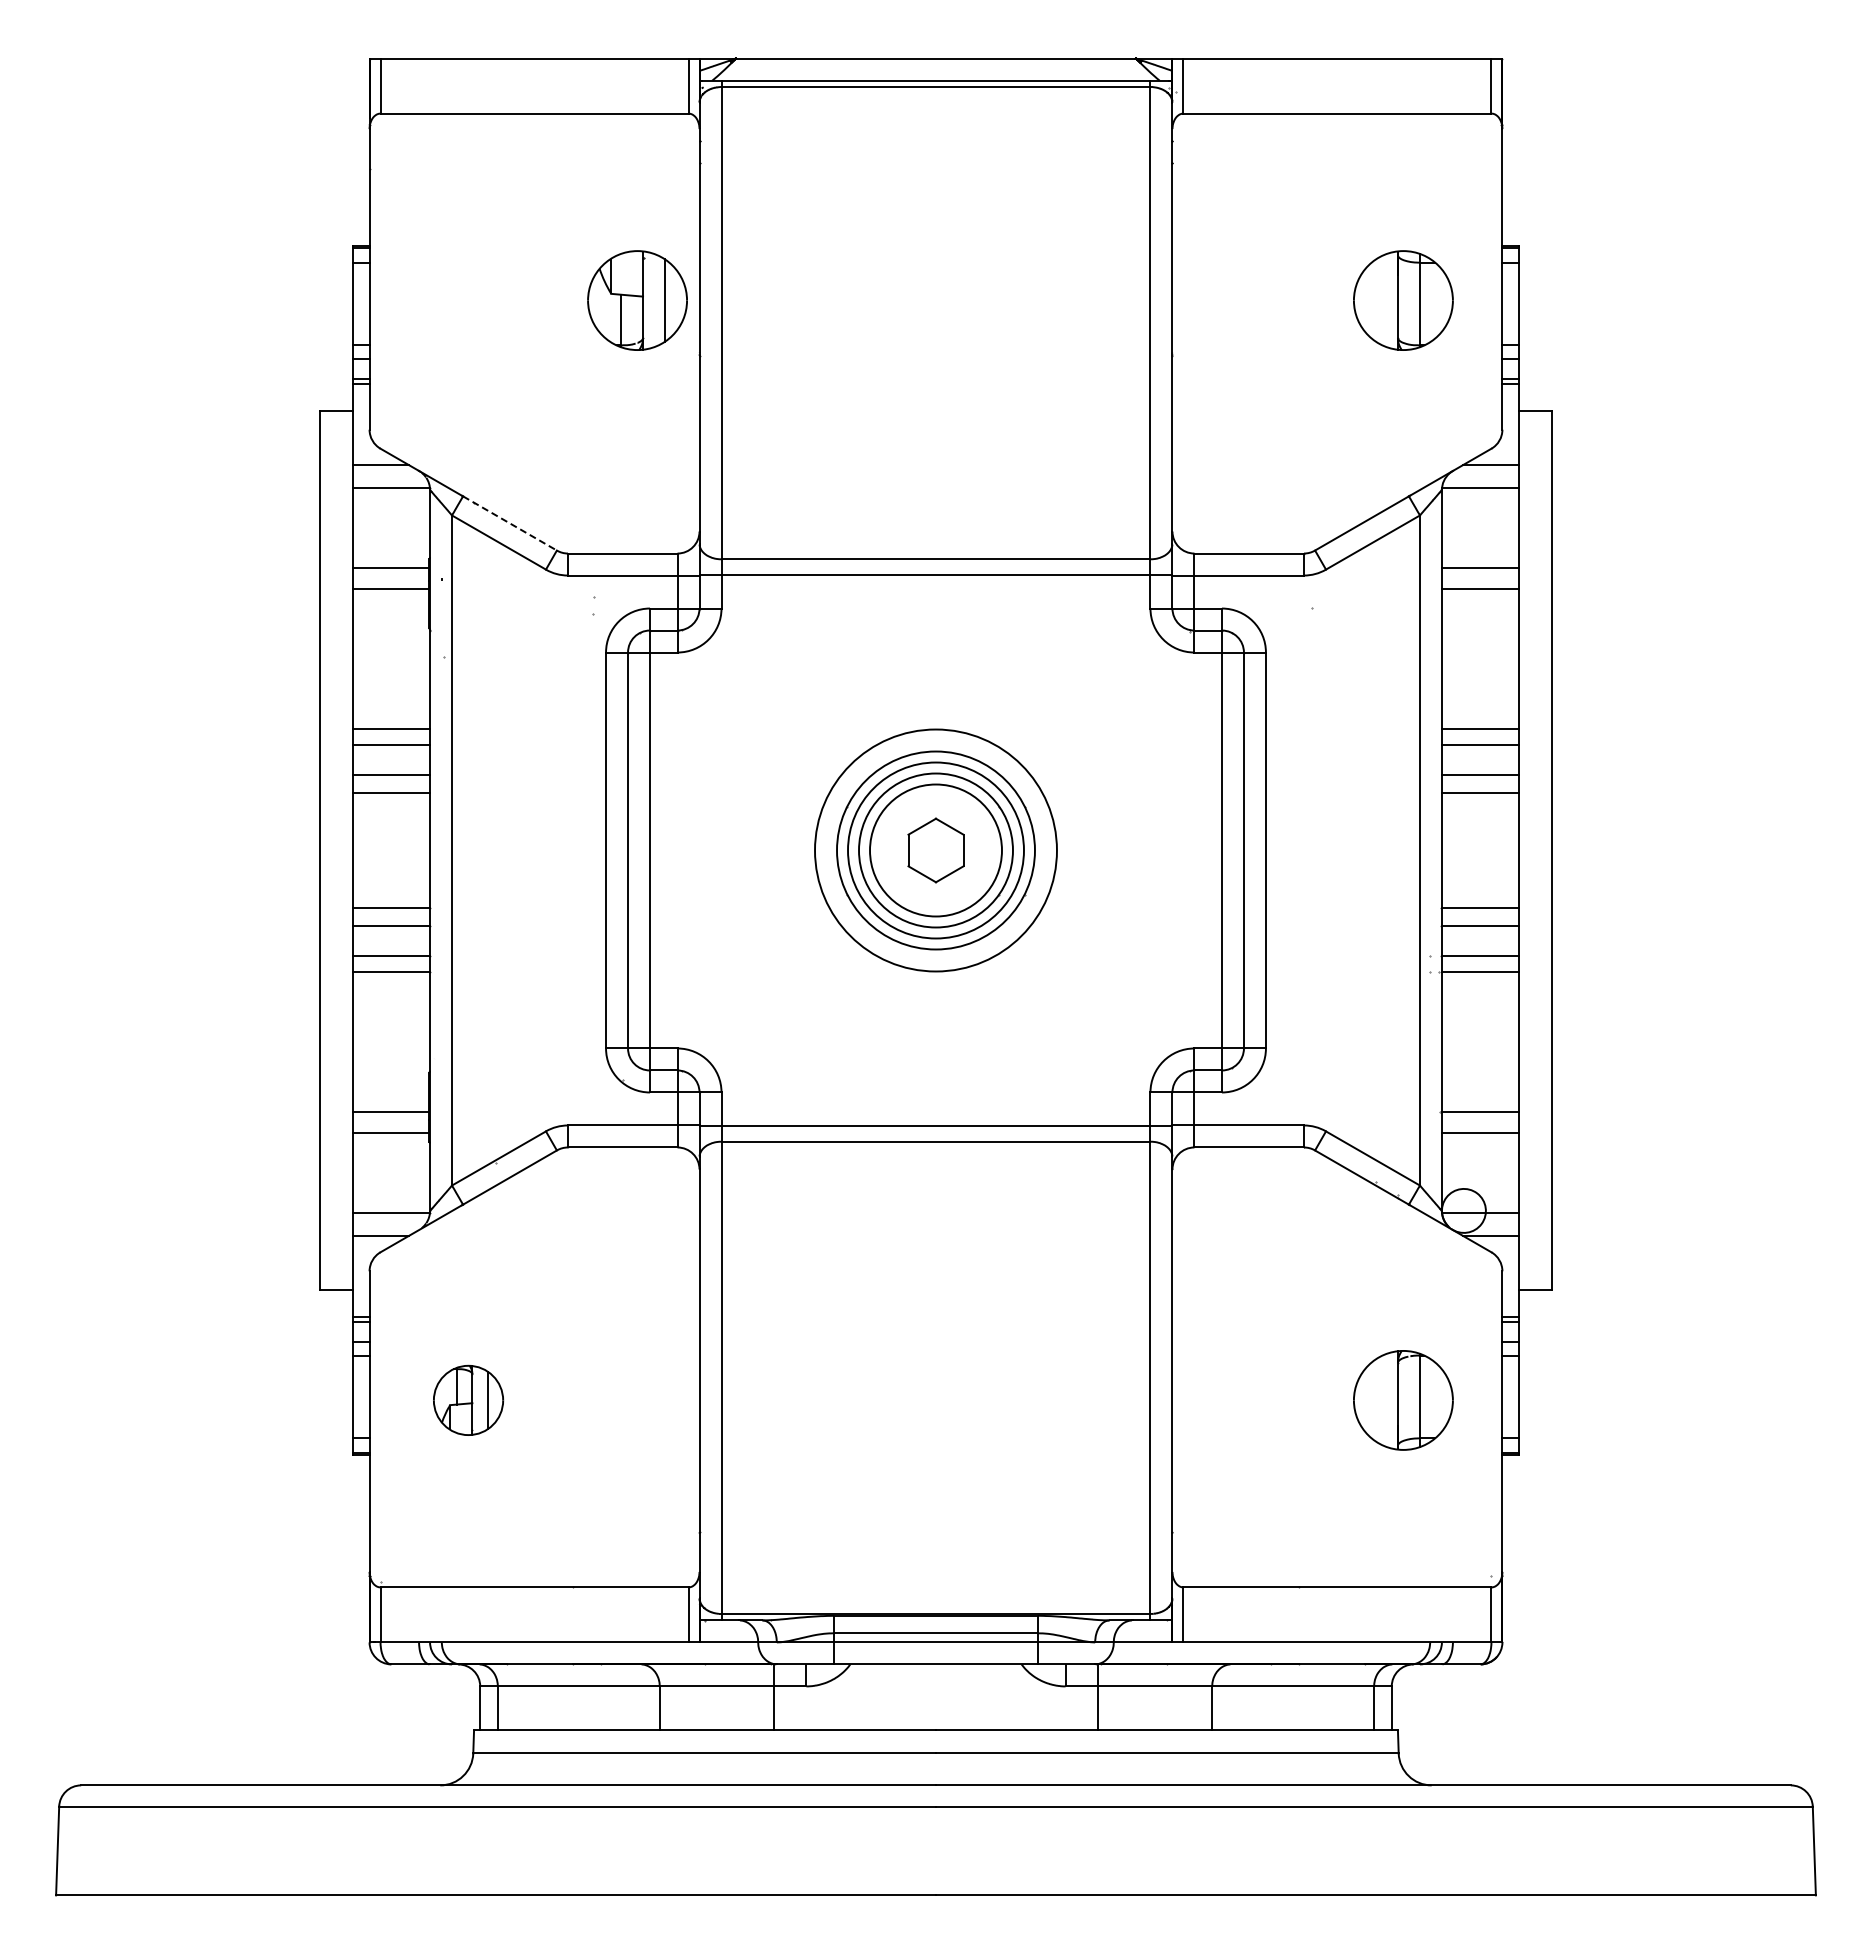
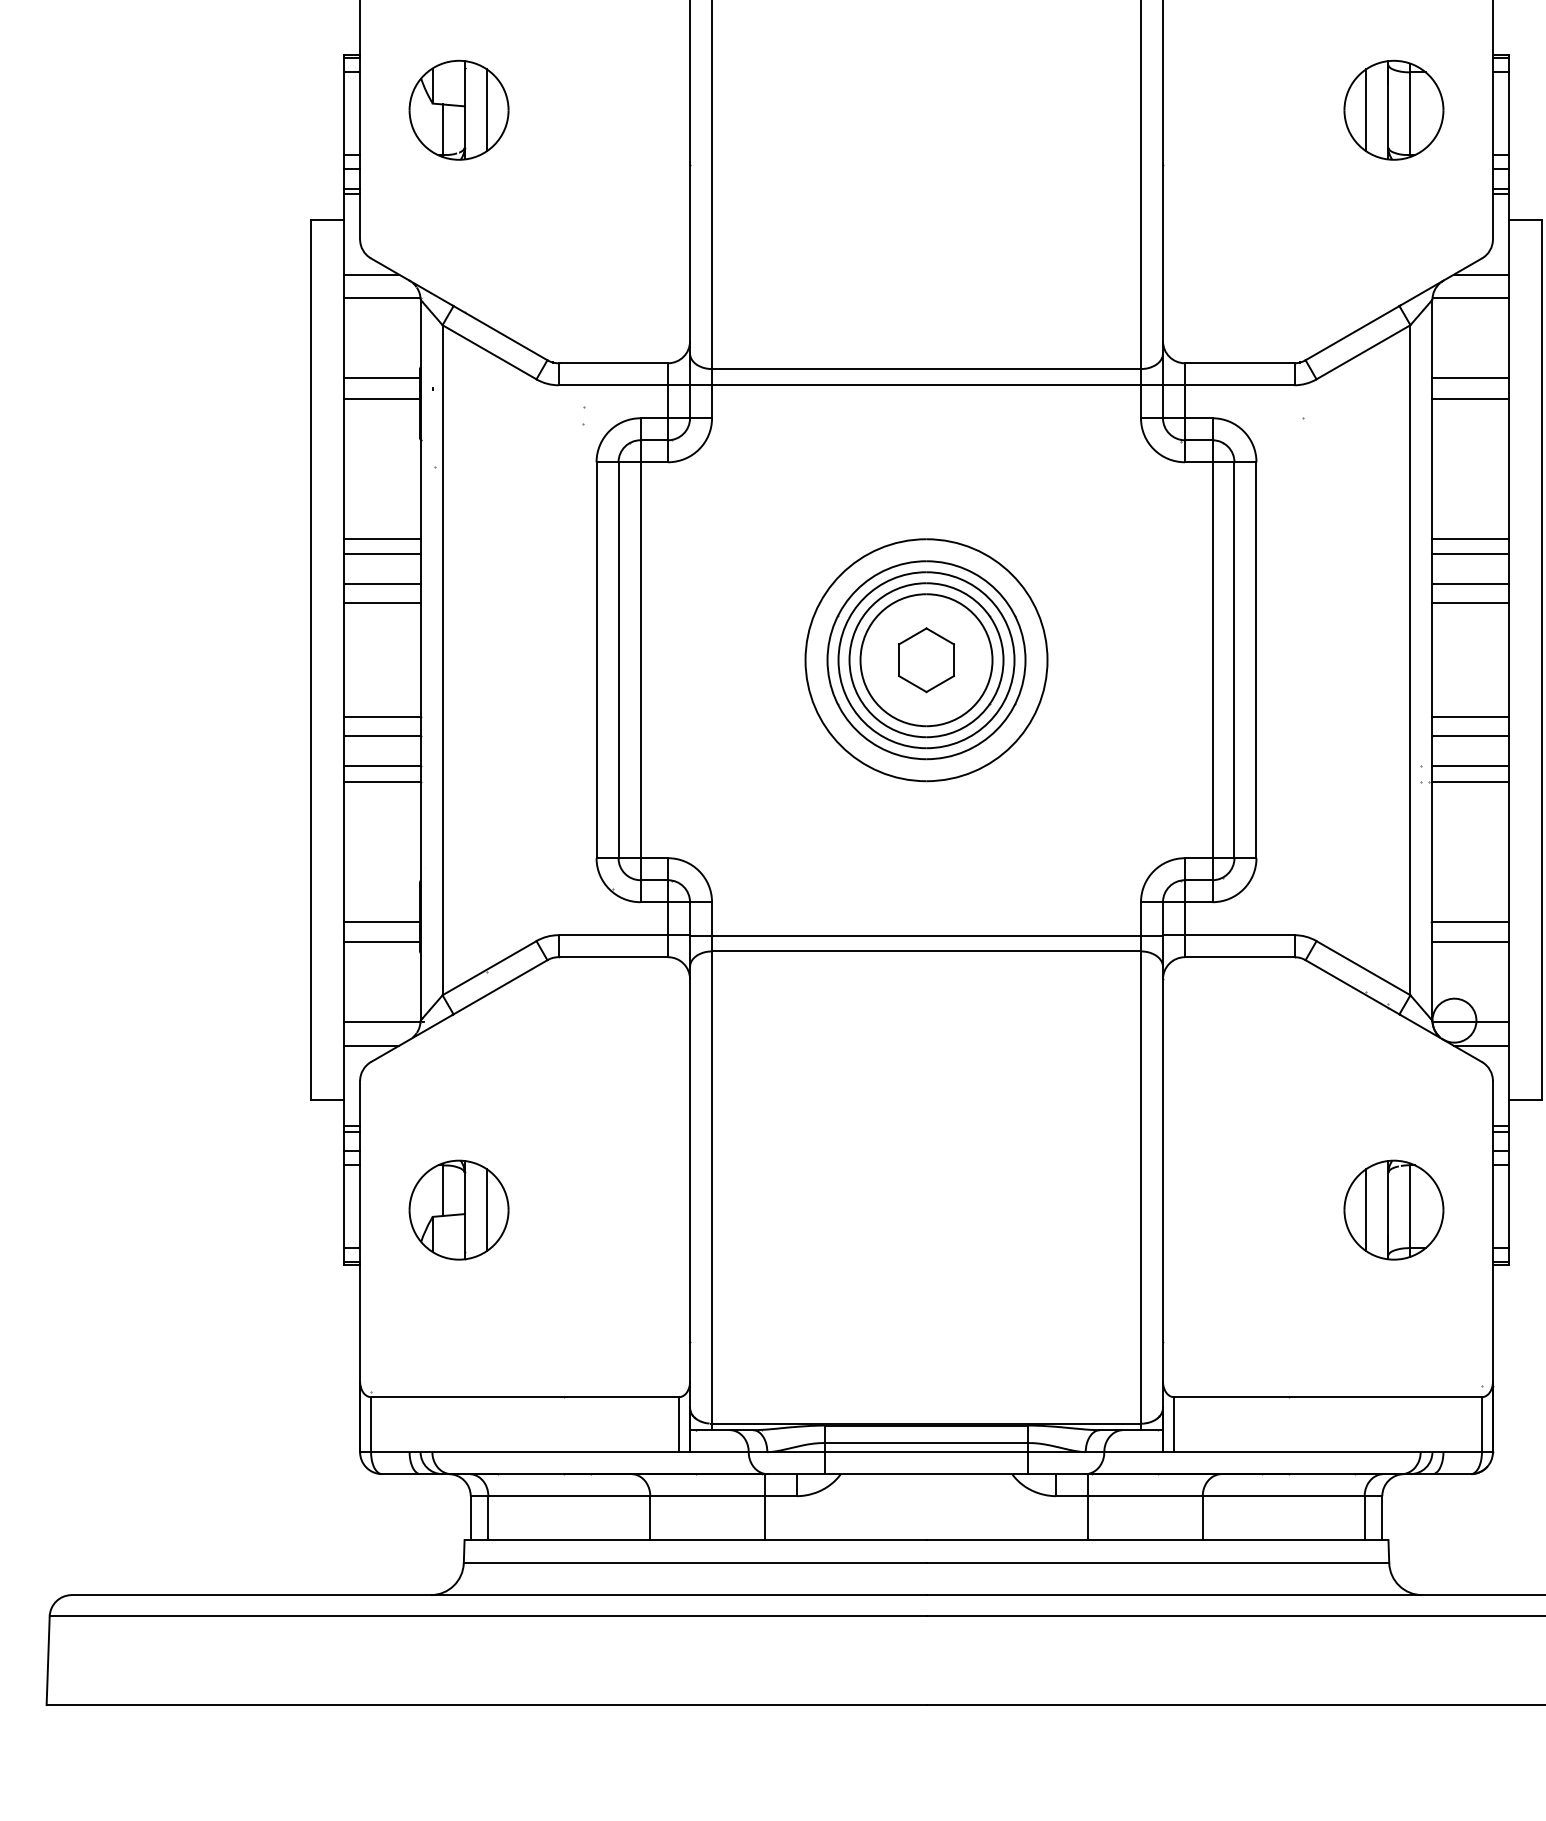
part: (637, 300) -> (459, 110), moved
line: (1375, 300) -> (1366, 110), added
line: (510, 523) -> (501, 333), dashed -> solid
part: (468, 1400) -> (459, 1210), size x1.43
line: (1375, 1400) -> (1366, 1210), added

